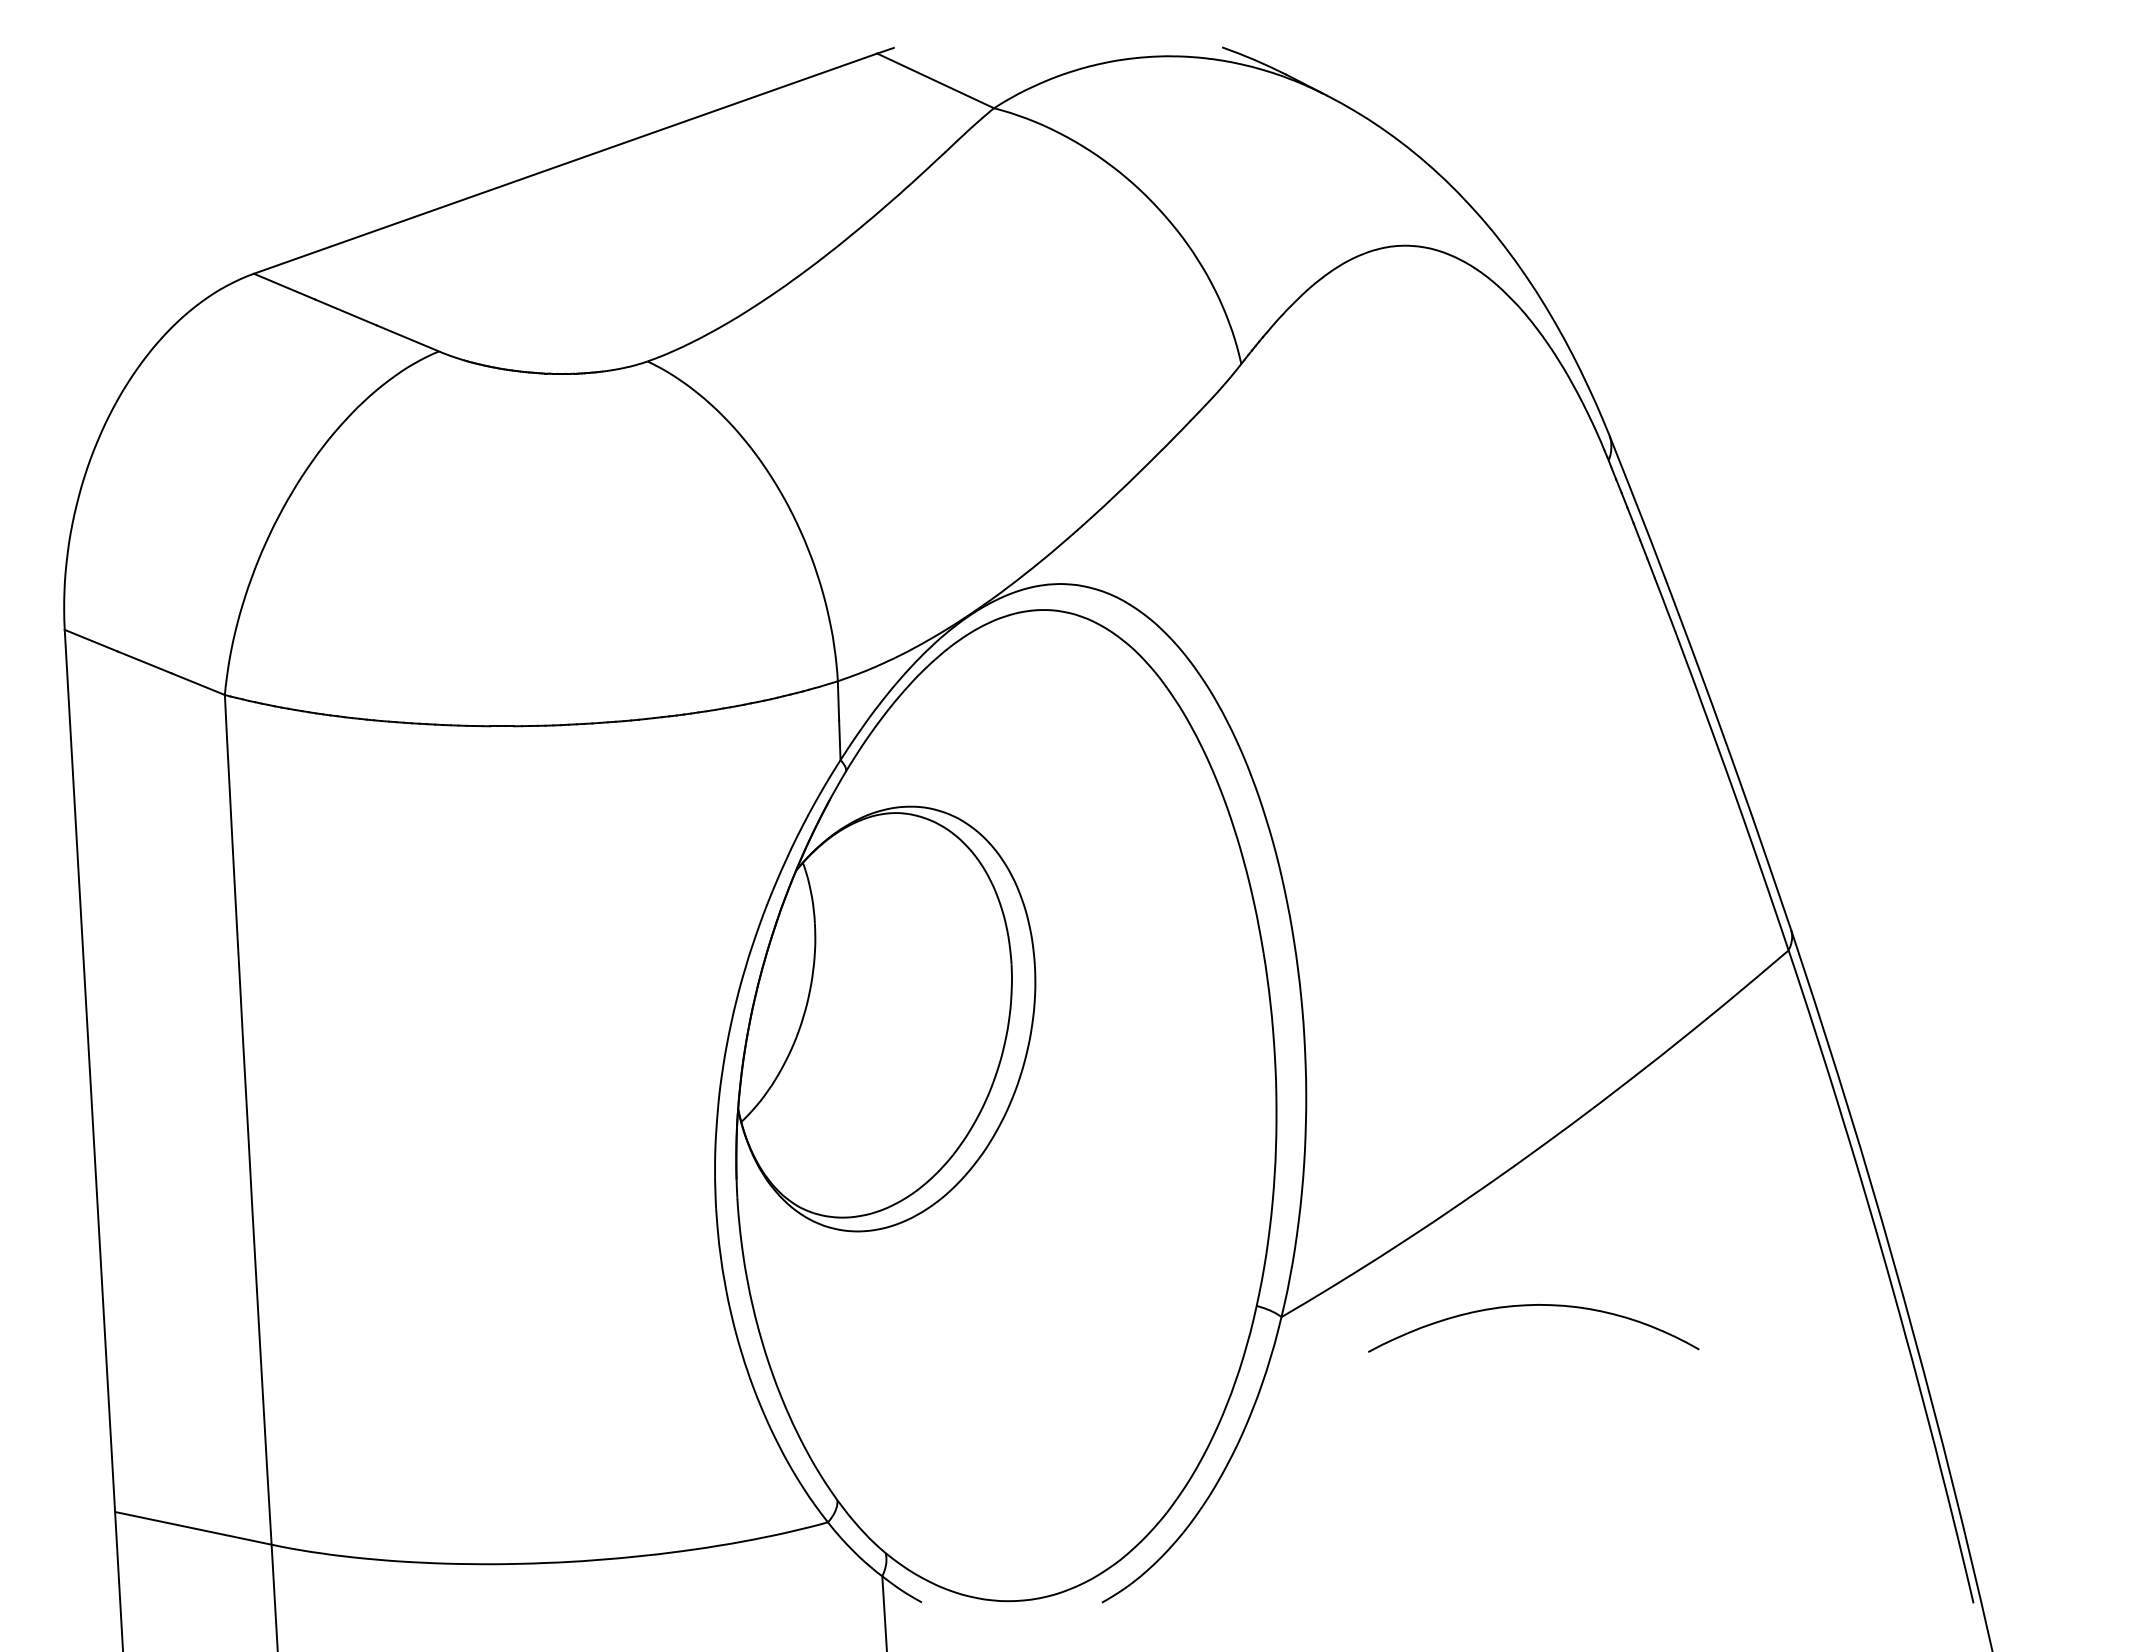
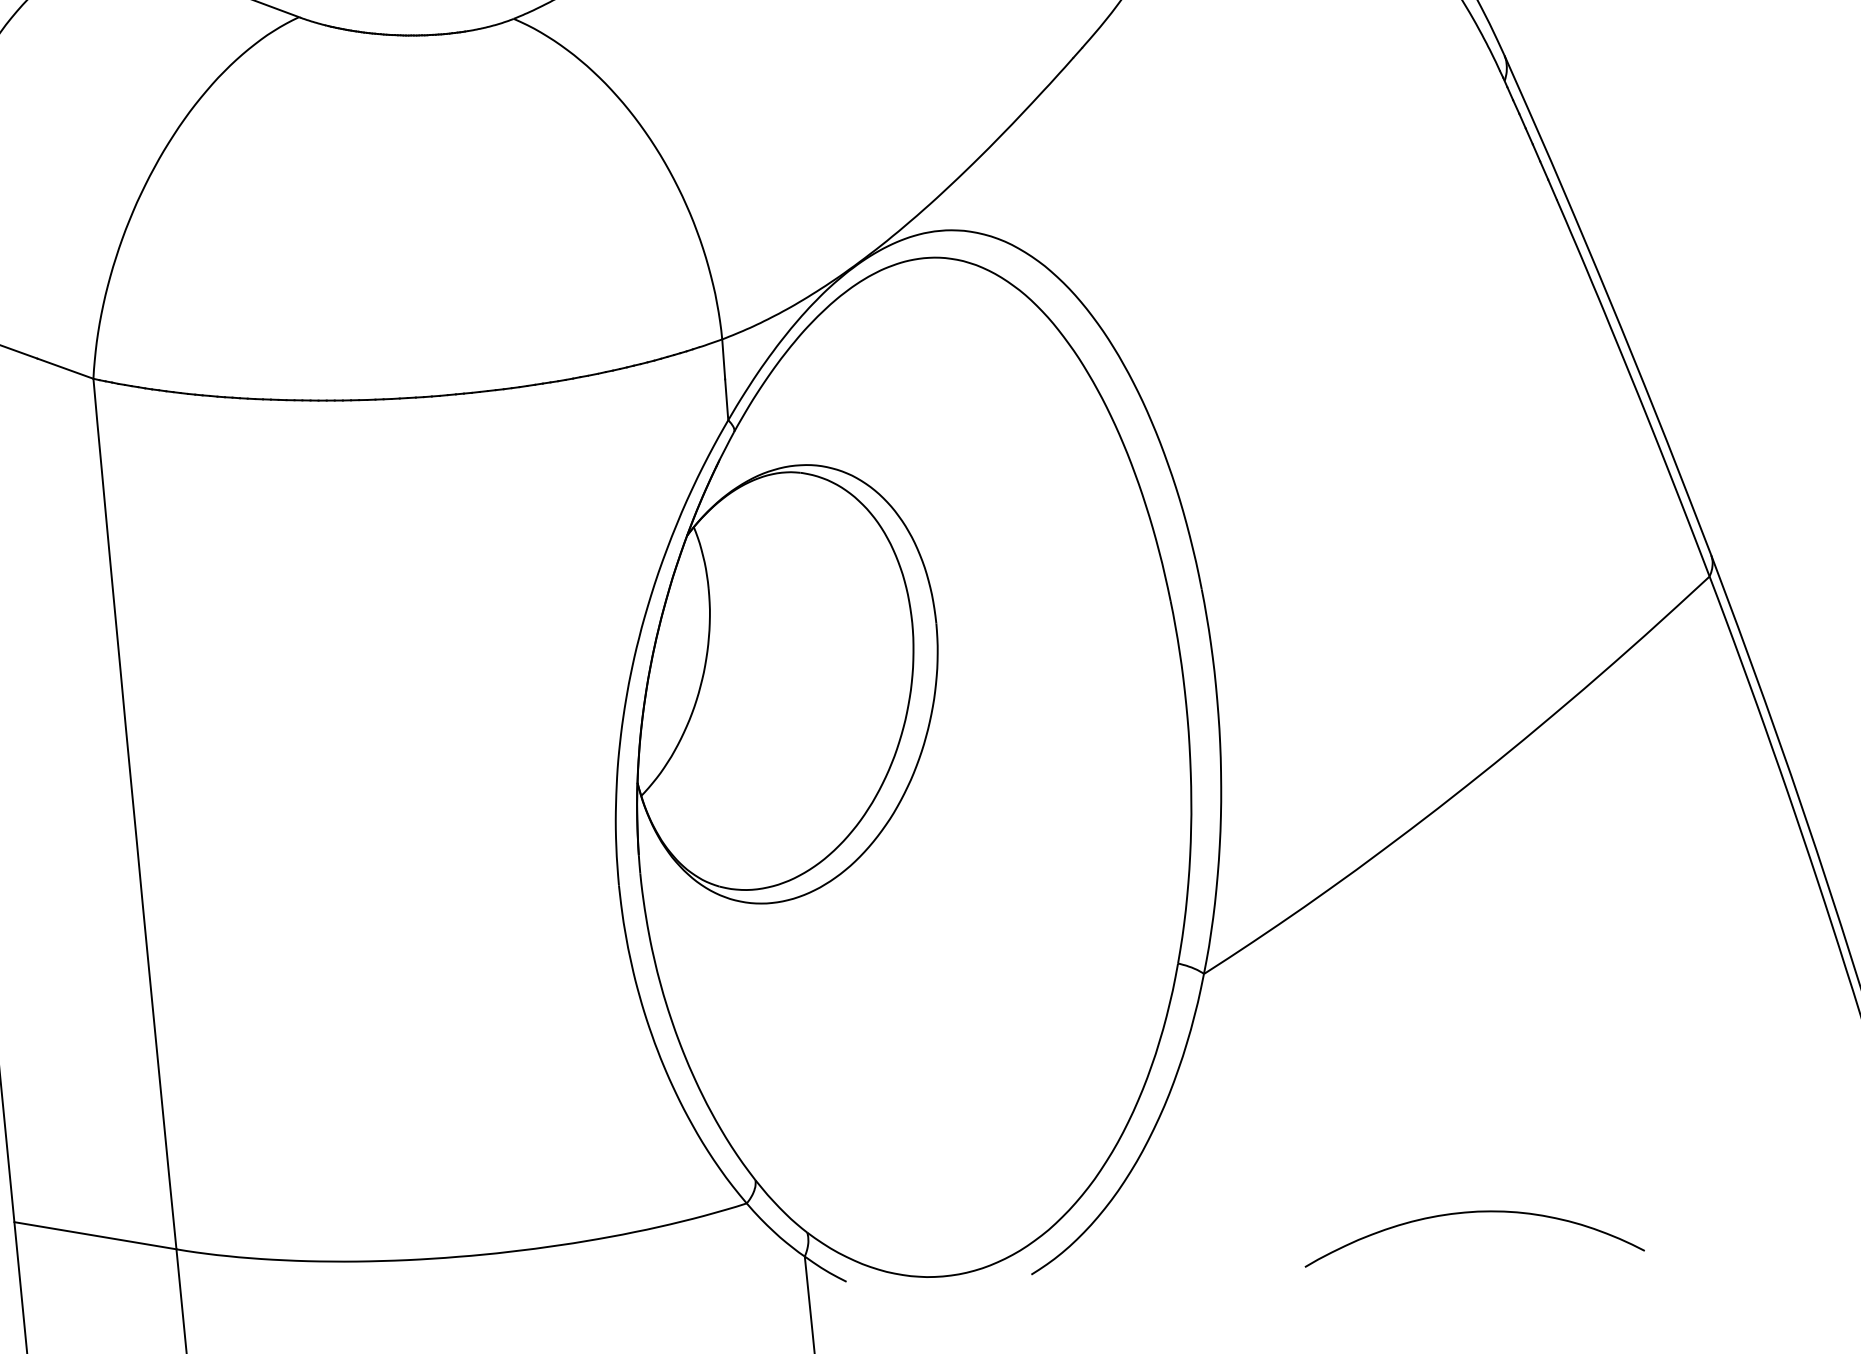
curve: (1529, 1306) -> (1468, 1213), moved

